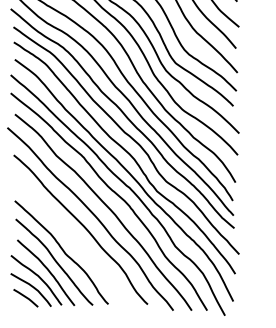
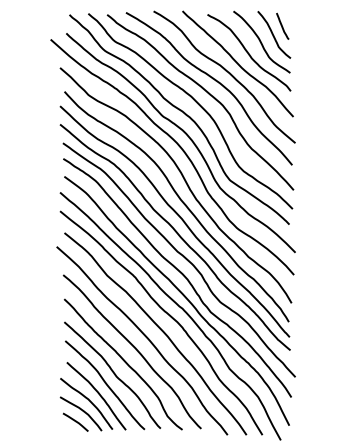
curve: (73, 240) -> (124, 362), added

